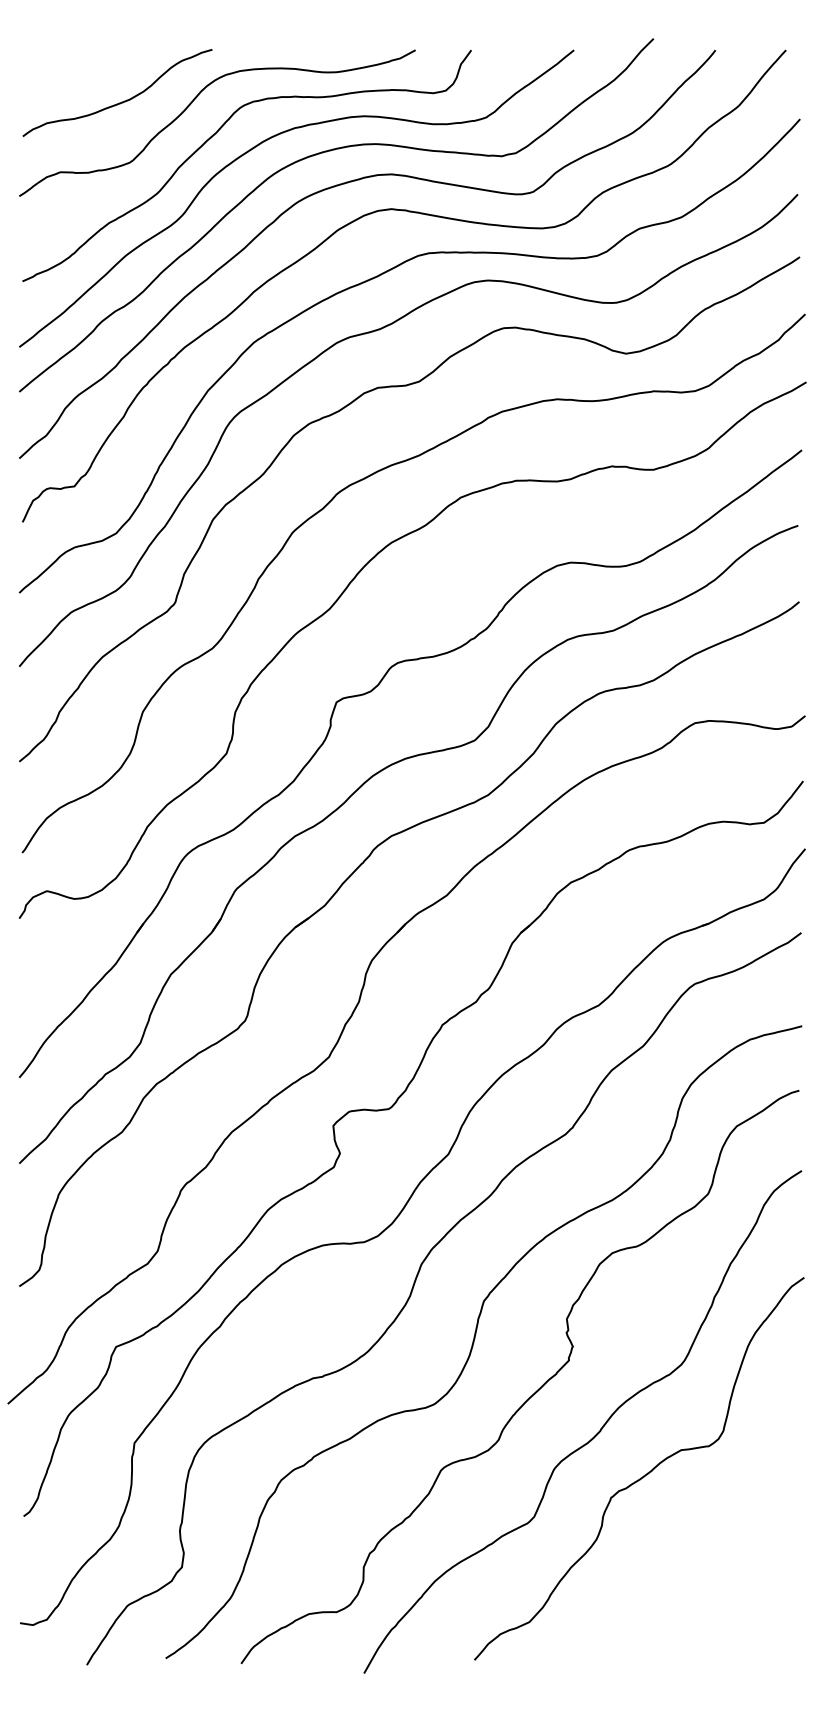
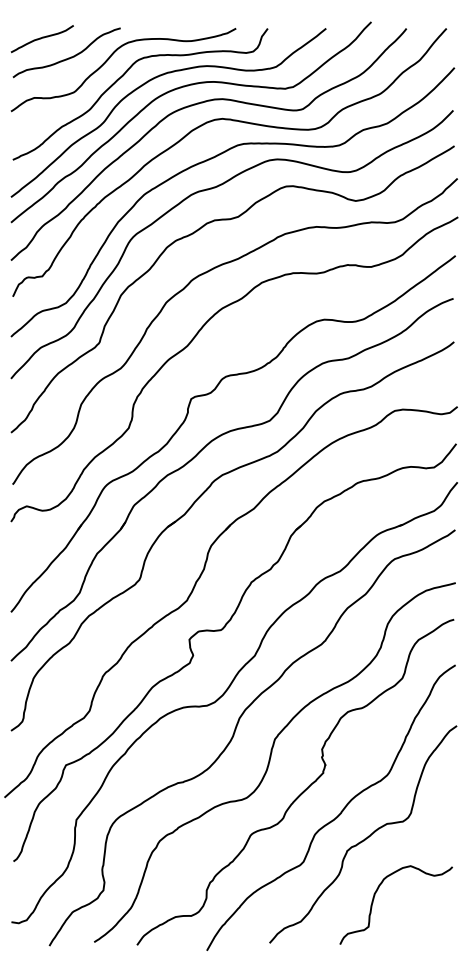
curve: (72, 69) -> (41, 39), added
curve: (659, 1583) -> (374, 899), added

